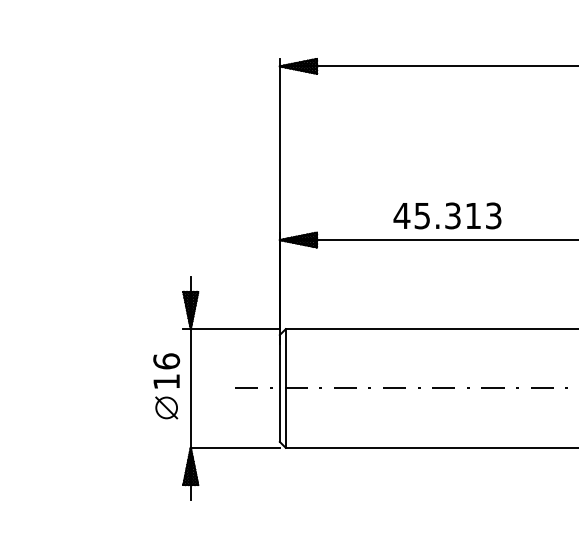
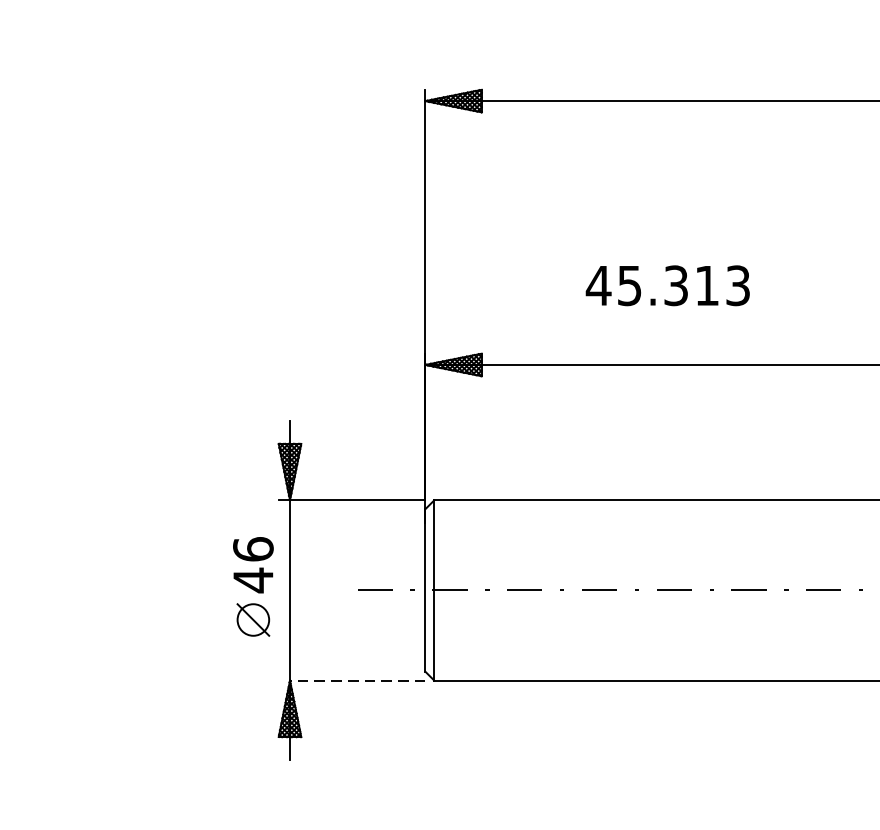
text: (447, 215) -> (667, 285), moved
text: (166, 381) -> (253, 579), 16 -> 46
line: (235, 447) -> (357, 680), solid -> dashed

